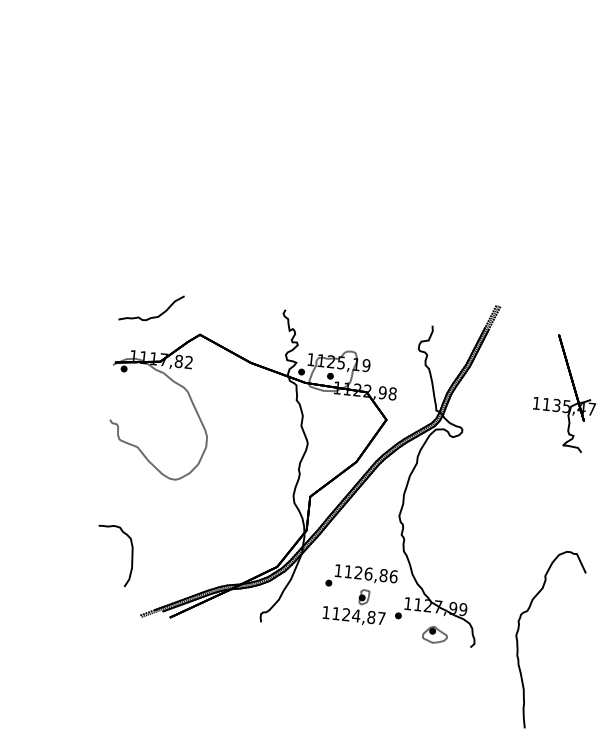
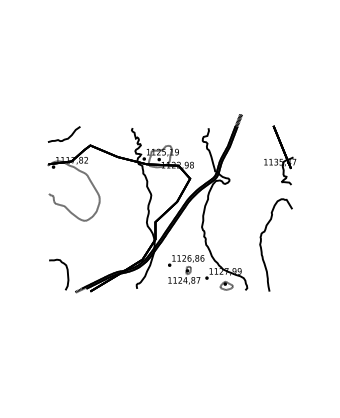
curve: (130, 550) -> (66, 271), moved
part: (519, 645) -> (262, 249), moved

